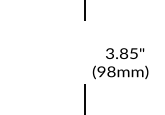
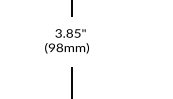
text: (119, 63) -> (66, 41), moved

